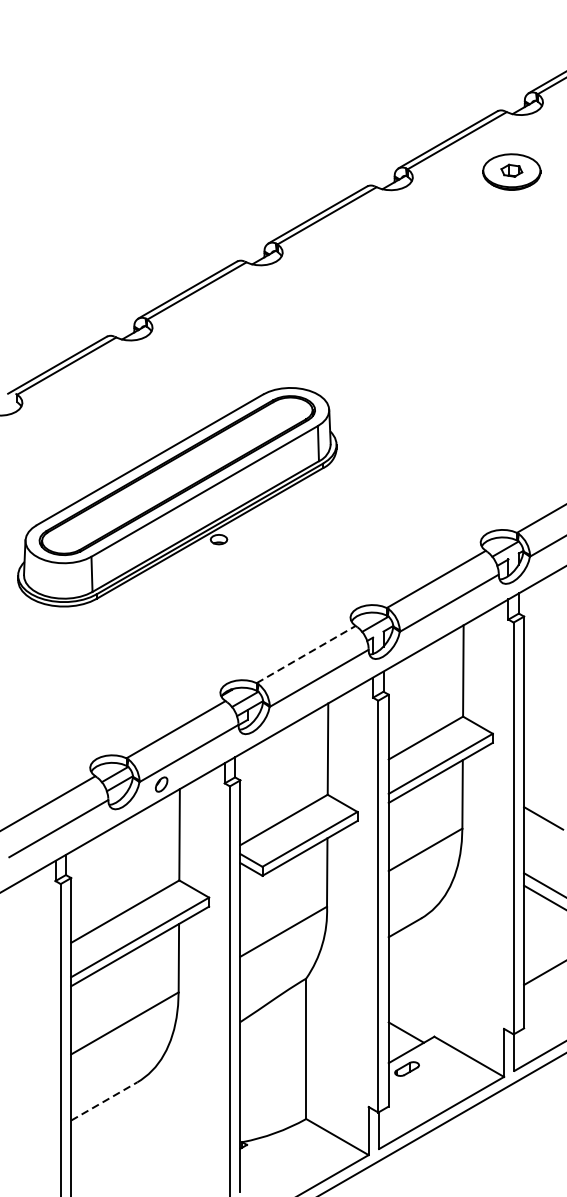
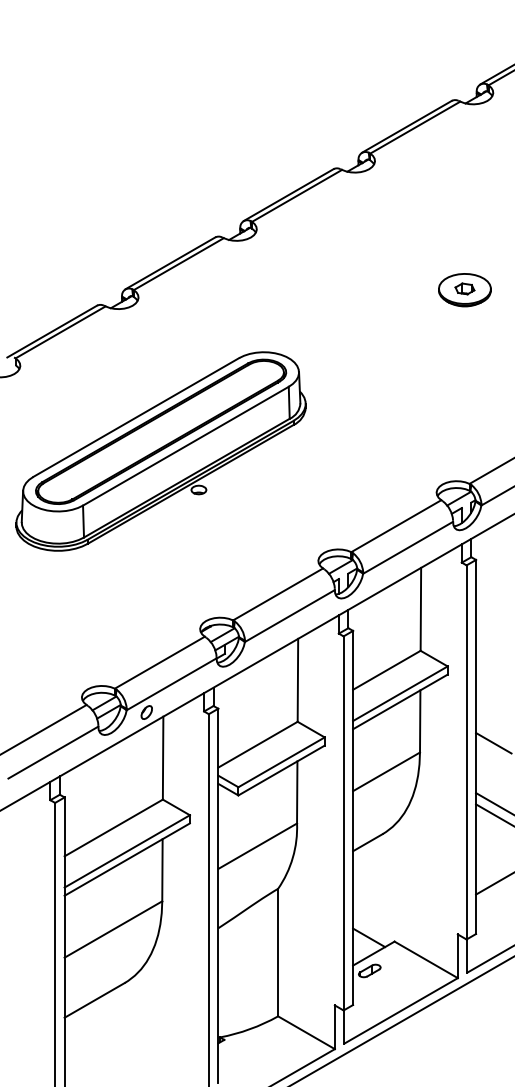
part: (511, 172) -> (464, 290), moved
line: (306, 654) -> (278, 594), dashed -> solid
line: (104, 1101) -> (94, 1000), dashed -> solid

